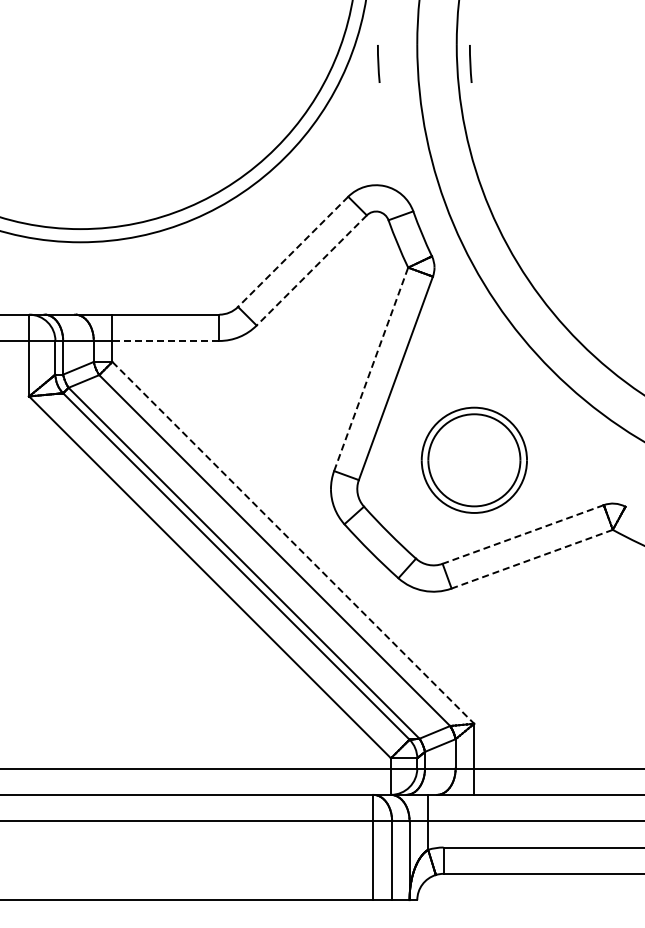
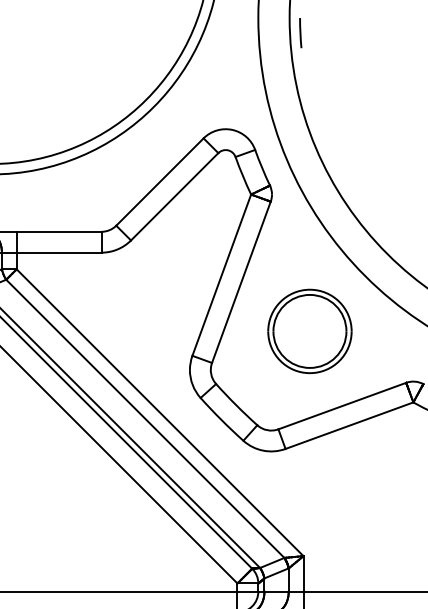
line: (378, 63) -> (227, 32), removed
line: (293, 251) -> (160, 181), dashed -> solid
line: (311, 270) -> (174, 196), dashed -> solid
line: (165, 340) -> (58, 252), dashed -> solid
line: (371, 368) -> (222, 274), dashed -> solid
part: (473, 459) -> (309, 330), moved
line: (523, 534) -> (342, 406), dashed -> solid
line: (293, 542) -> (160, 412), dashed -> solid
line: (532, 559) -> (349, 425), dashed -> solid

